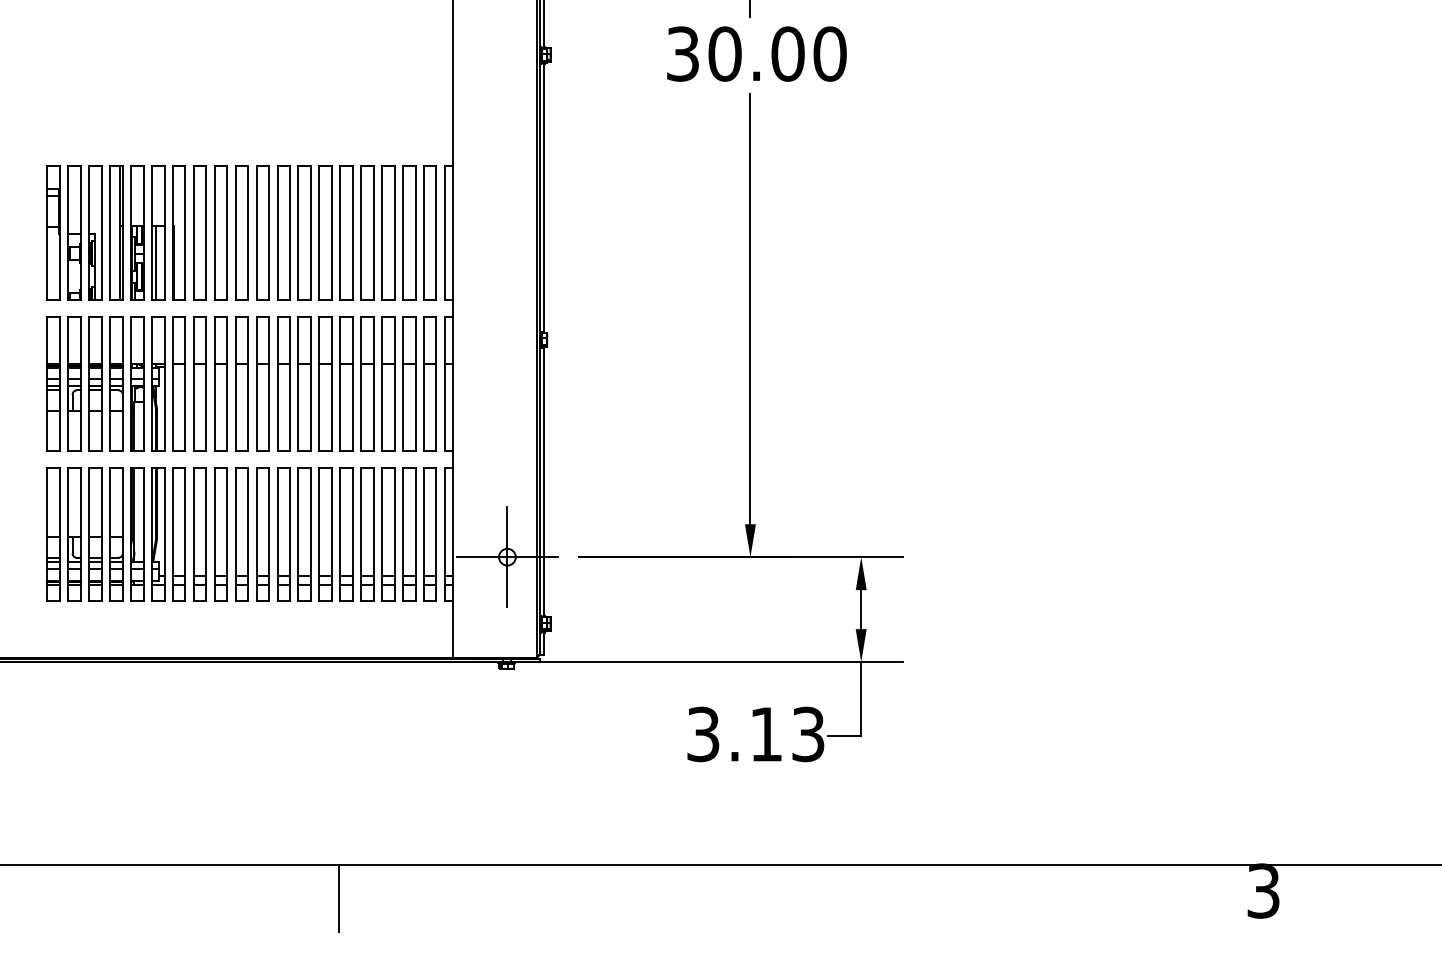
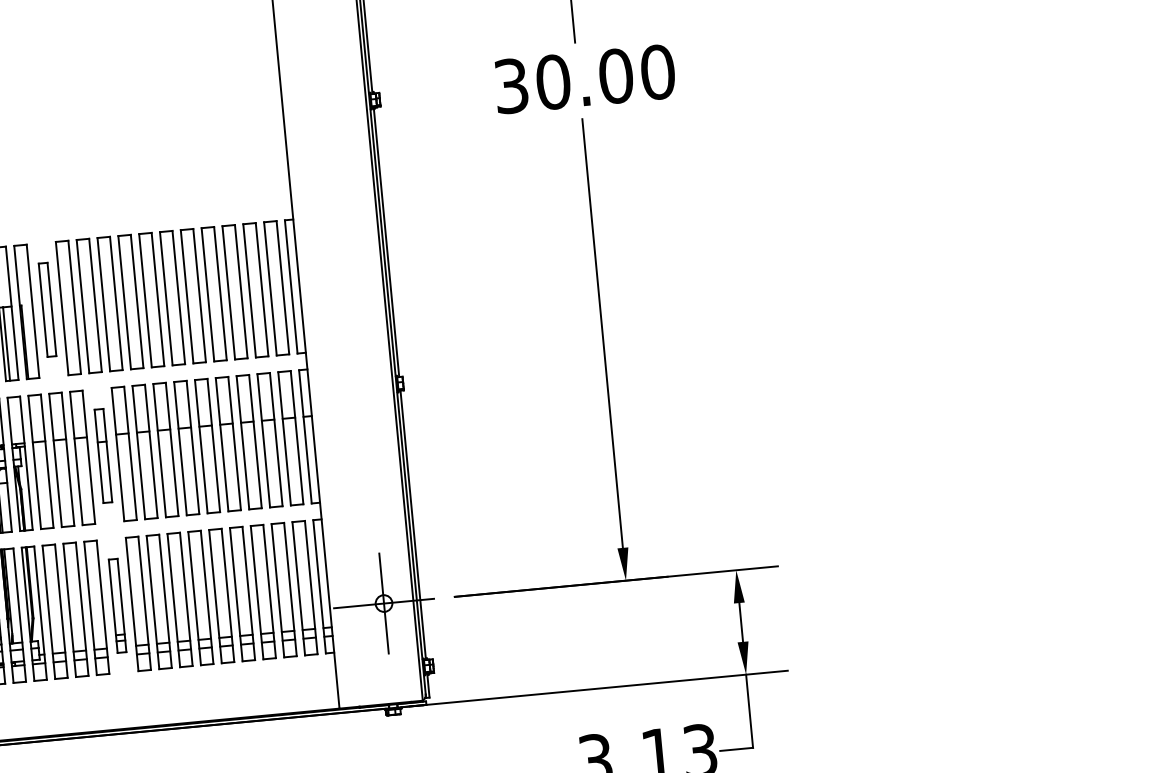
part: (199, 232) -> (46, 309), size x0.7
part: (241, 383) -> (102, 455), size x0.7
part: (241, 534) -> (117, 605), size x0.7

